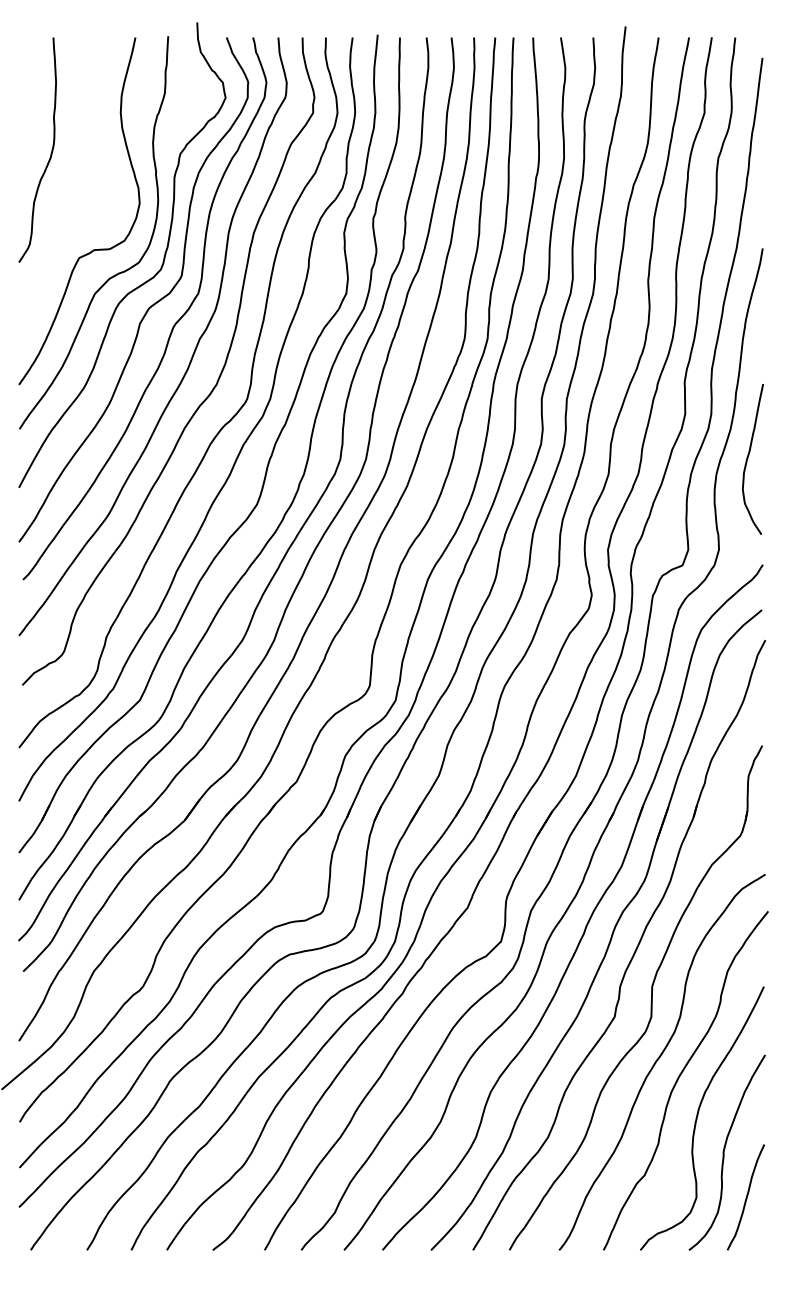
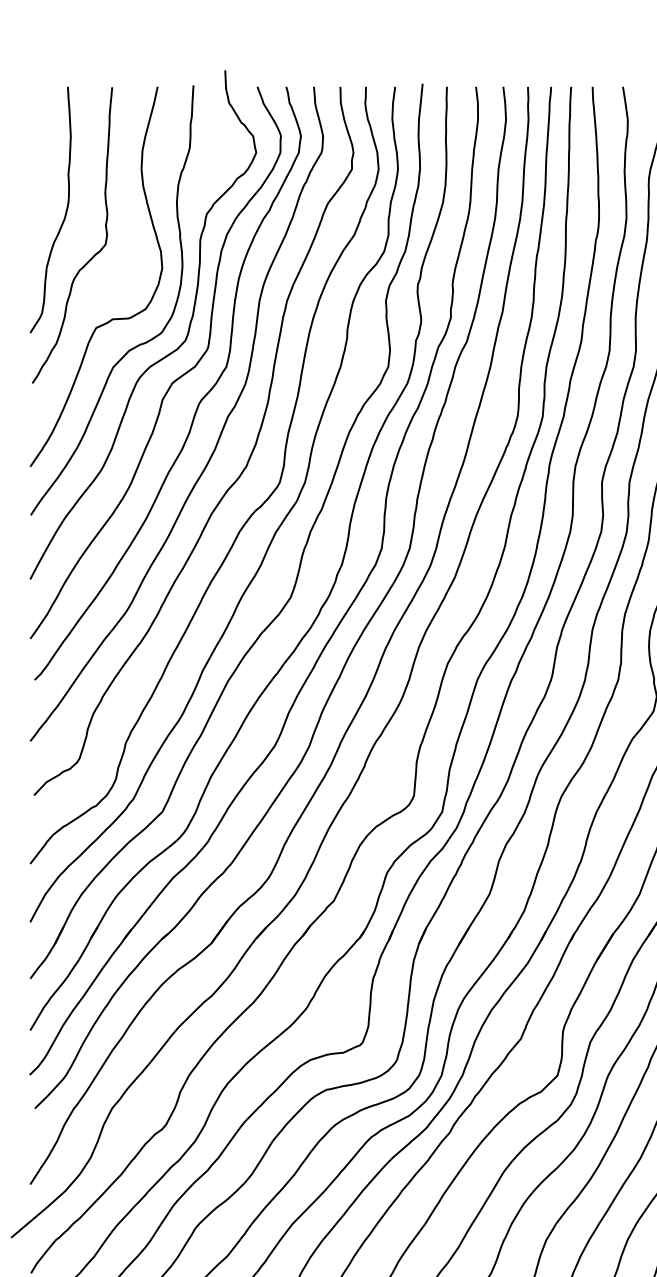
curve: (76, 191) -> (93, 255), added

